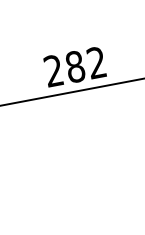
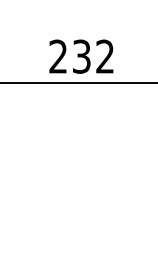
text: (75, 66) -> (81, 56), 282 -> 232

